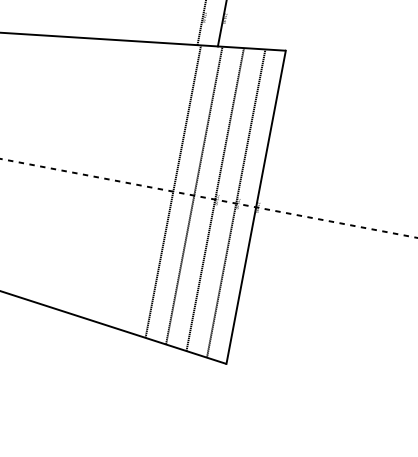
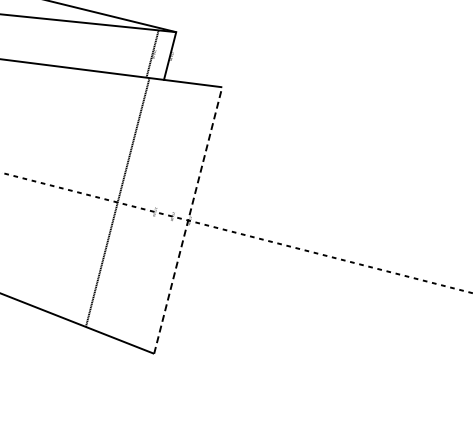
line: (194, 194) -> (135, 206), removed
line: (215, 199) -> (153, 211), removed
line: (235, 203) -> (170, 216), removed
line: (256, 207) -> (188, 220), solid -> dashed

